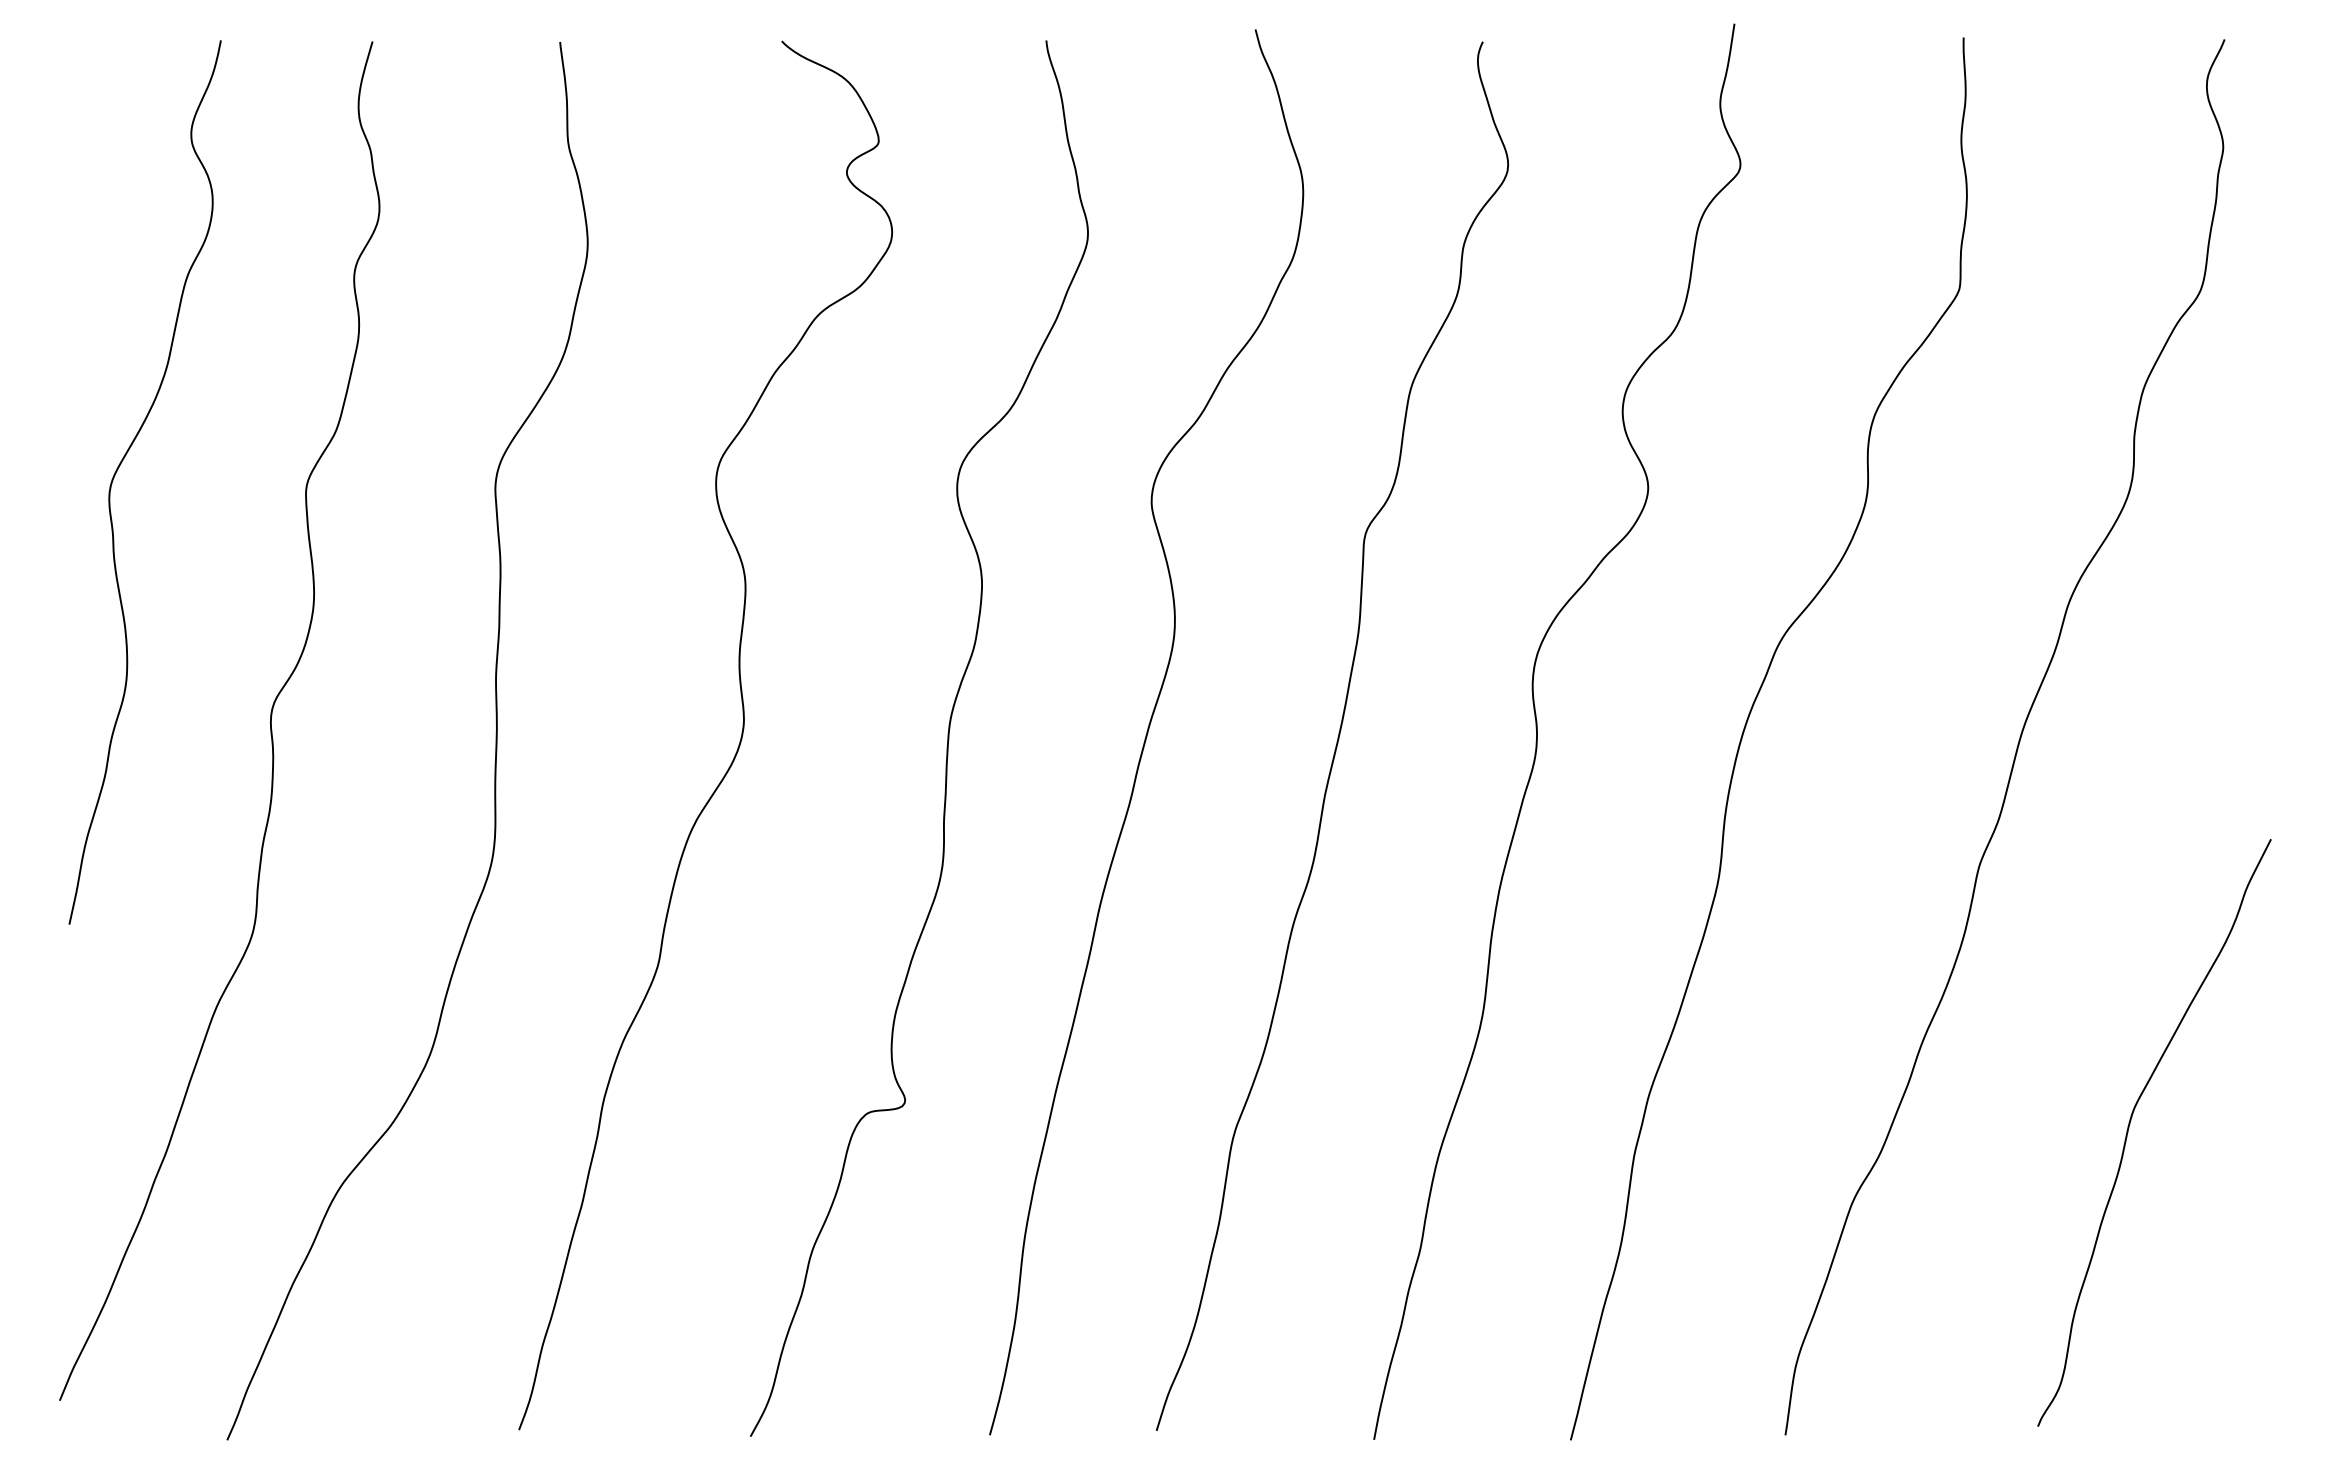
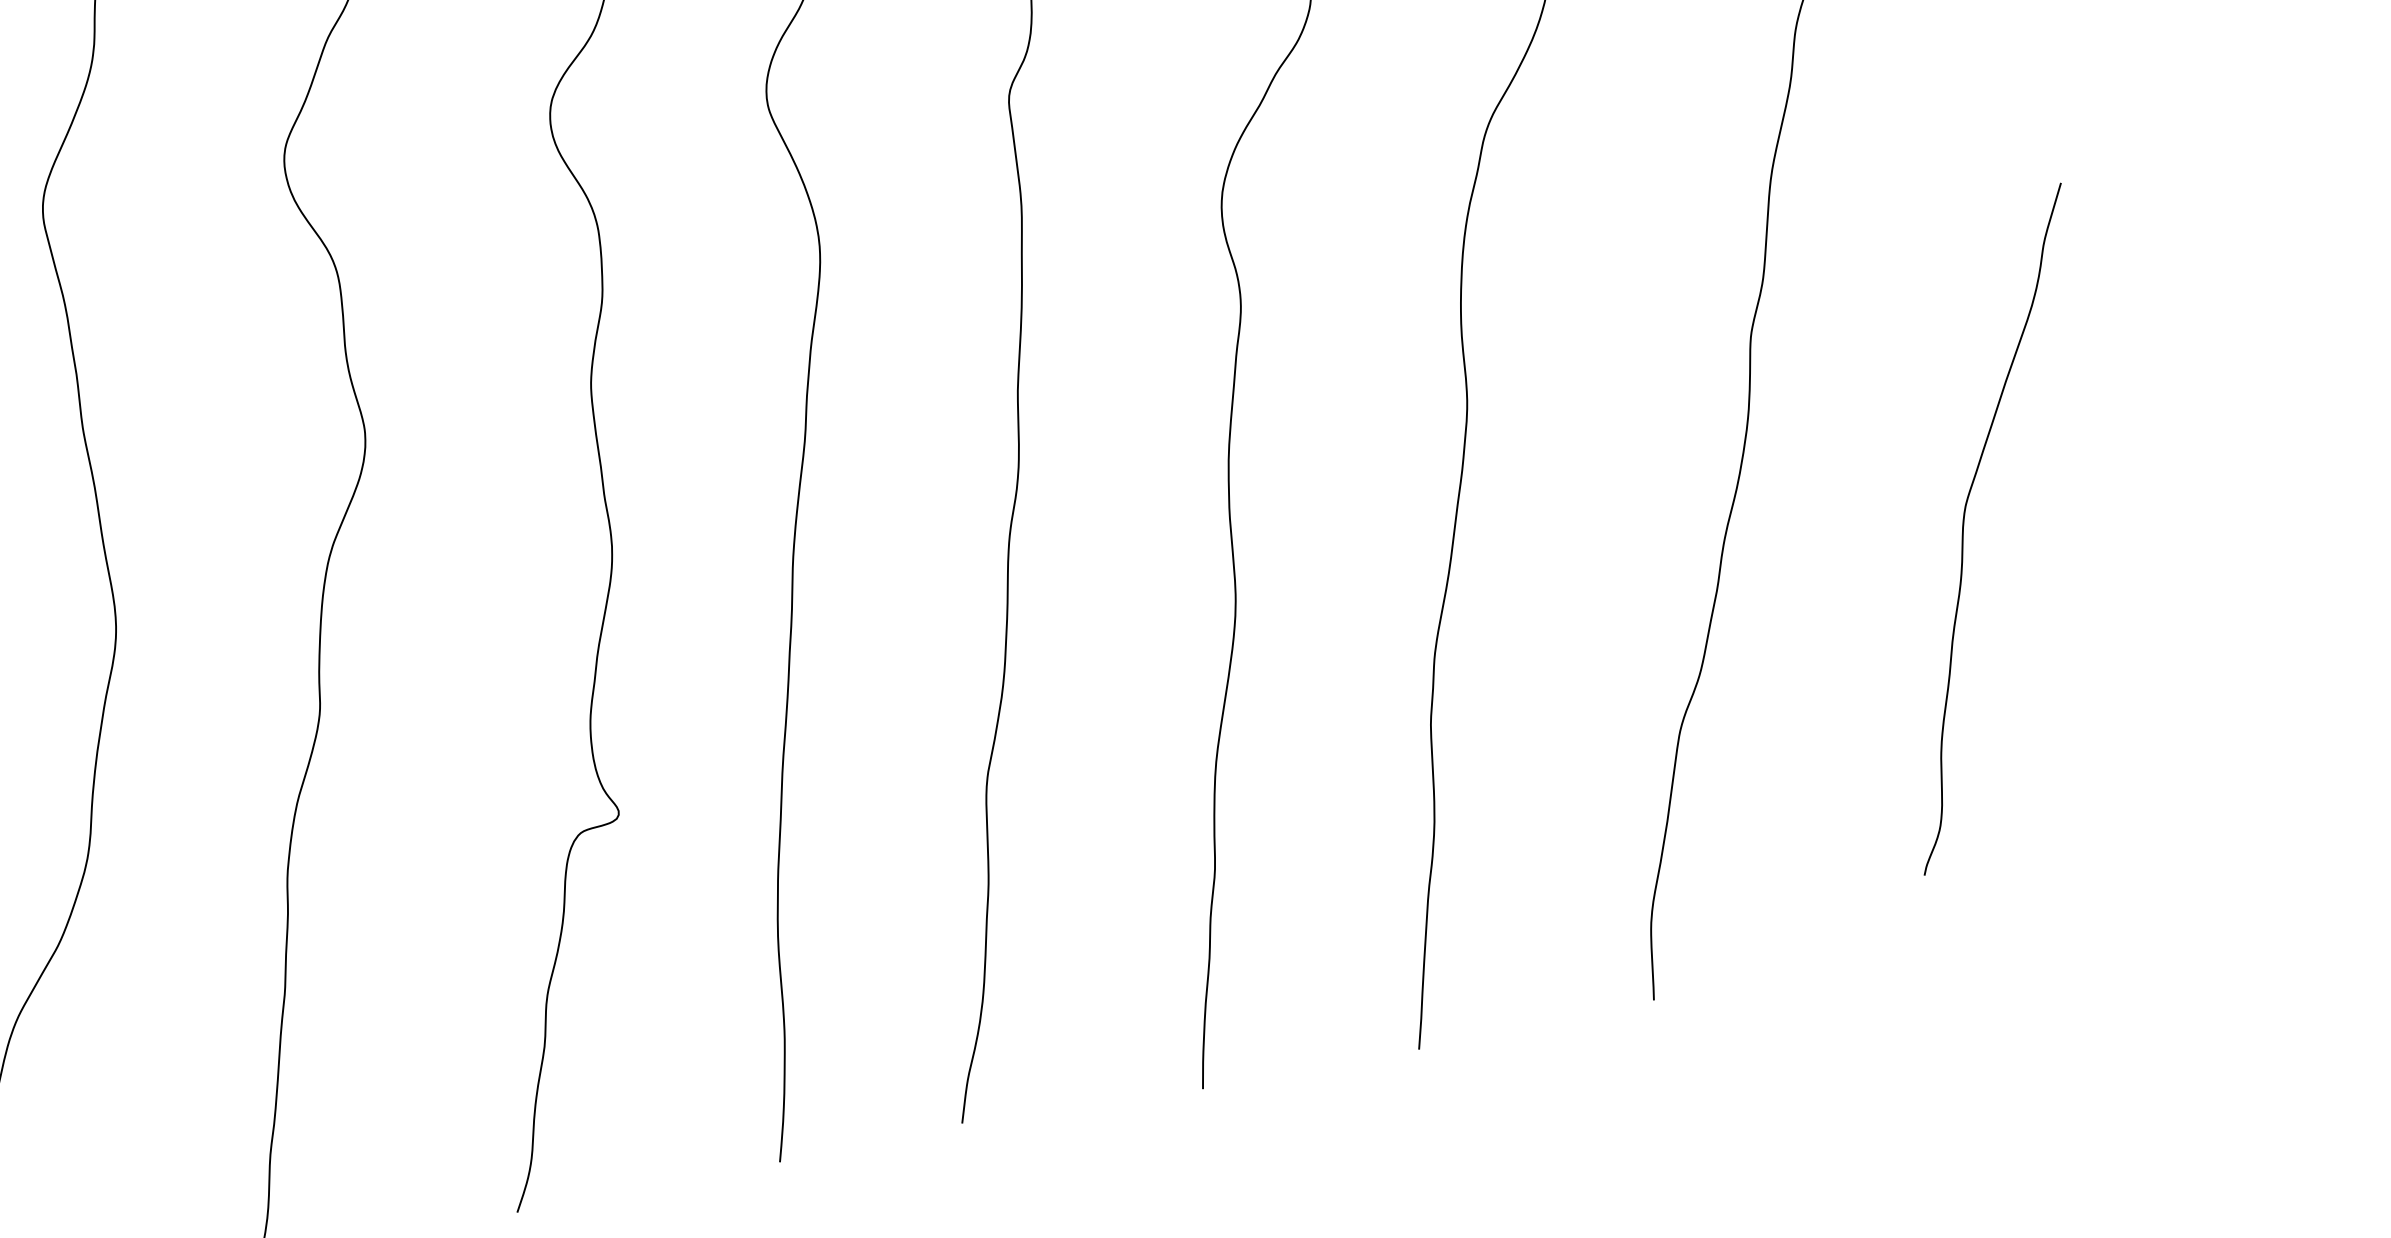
curve: (2130, 1124) -> (1964, 524), moved

